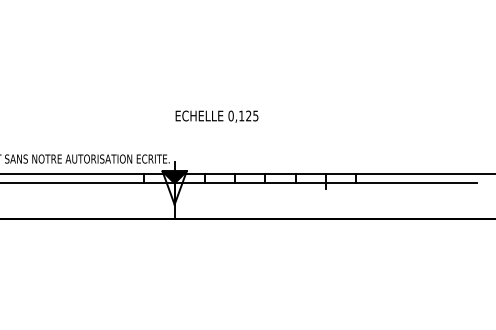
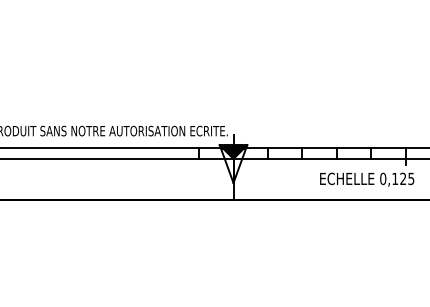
text: (216, 116) -> (366, 179), moved

